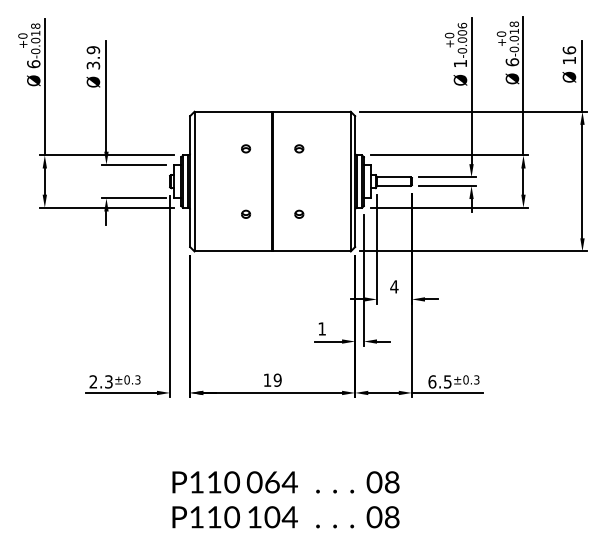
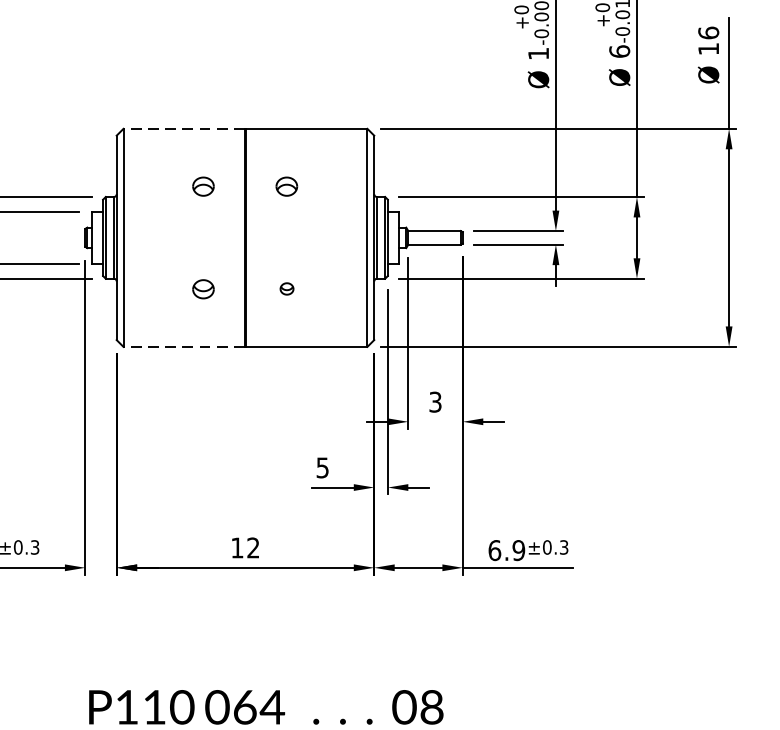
line: (233, 111) -> (184, 128), solid -> dashed
part: (246, 148) -> (204, 186), size x1.6
part: (299, 148) -> (287, 186), size x1.6
part: (246, 213) -> (204, 287), size x1.6
line: (233, 251) -> (184, 346), solid -> dashed
text: (394, 286) -> (435, 401), 4 -> 3
text: (321, 328) -> (321, 467), 1 -> 5
text: (277, 379) -> (253, 546), 19 -> 12
text: (447, 381) -> (518, 549), 6.5 -> 6.9

